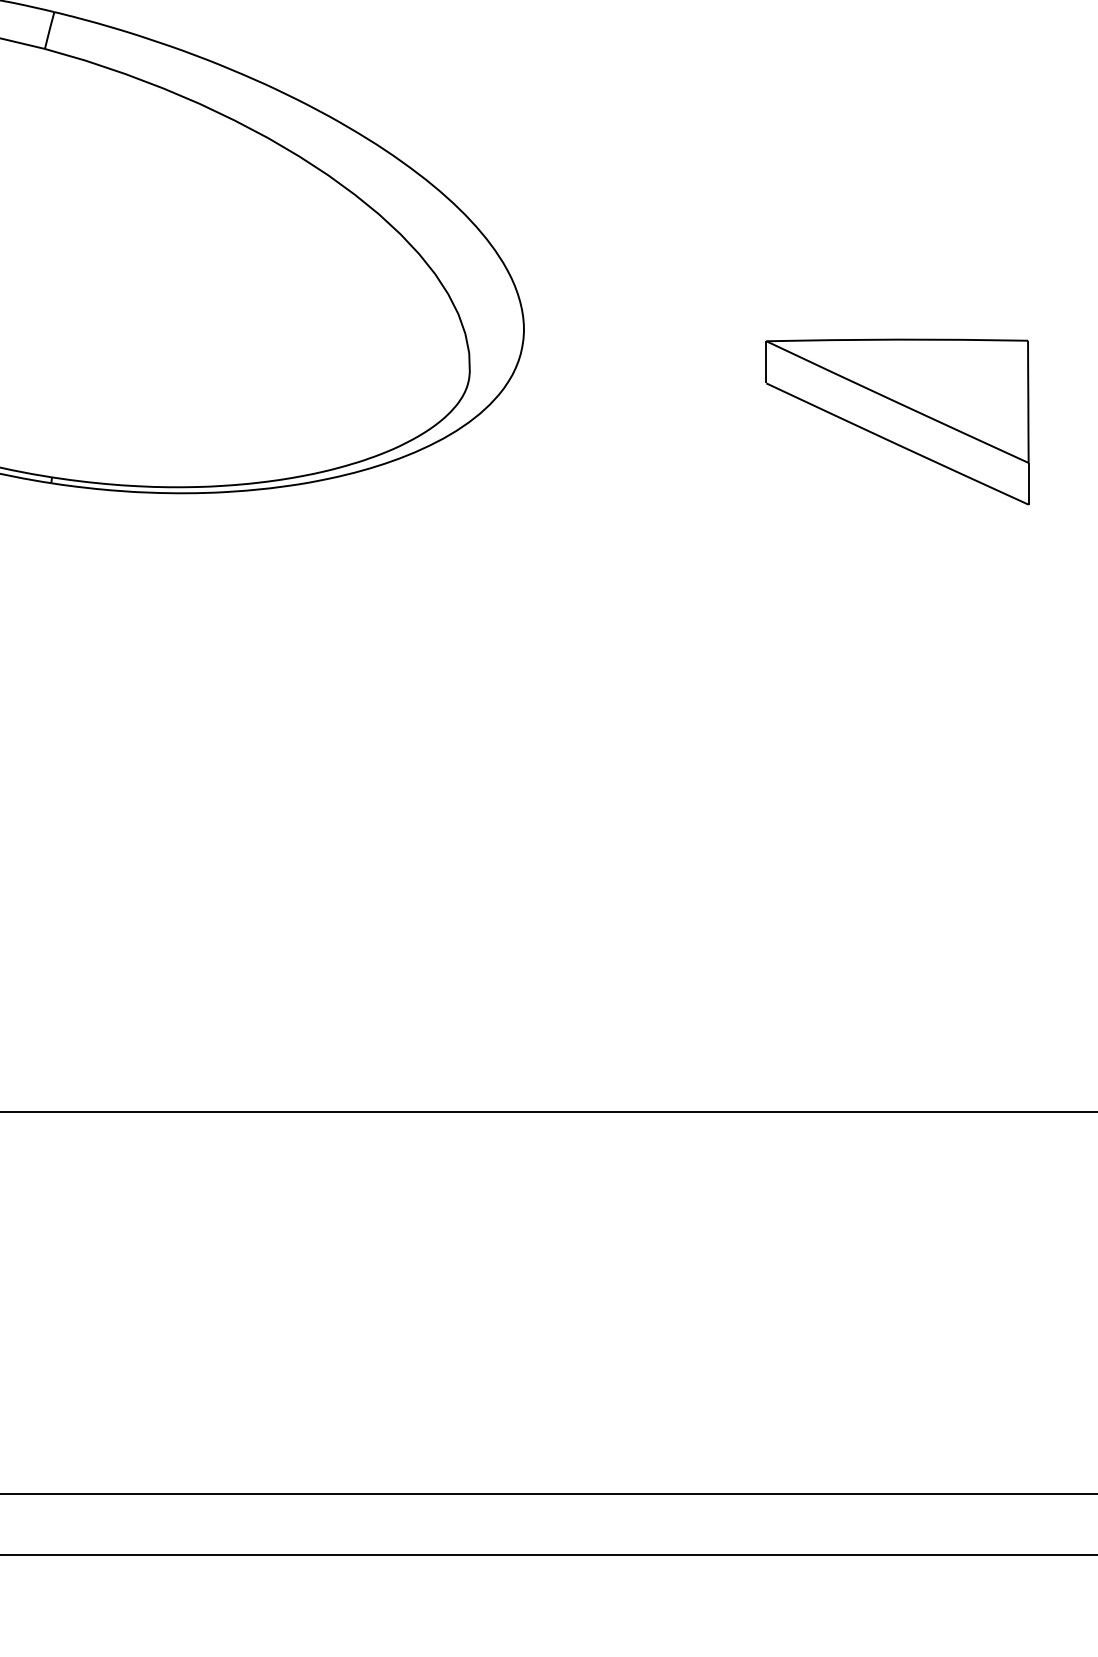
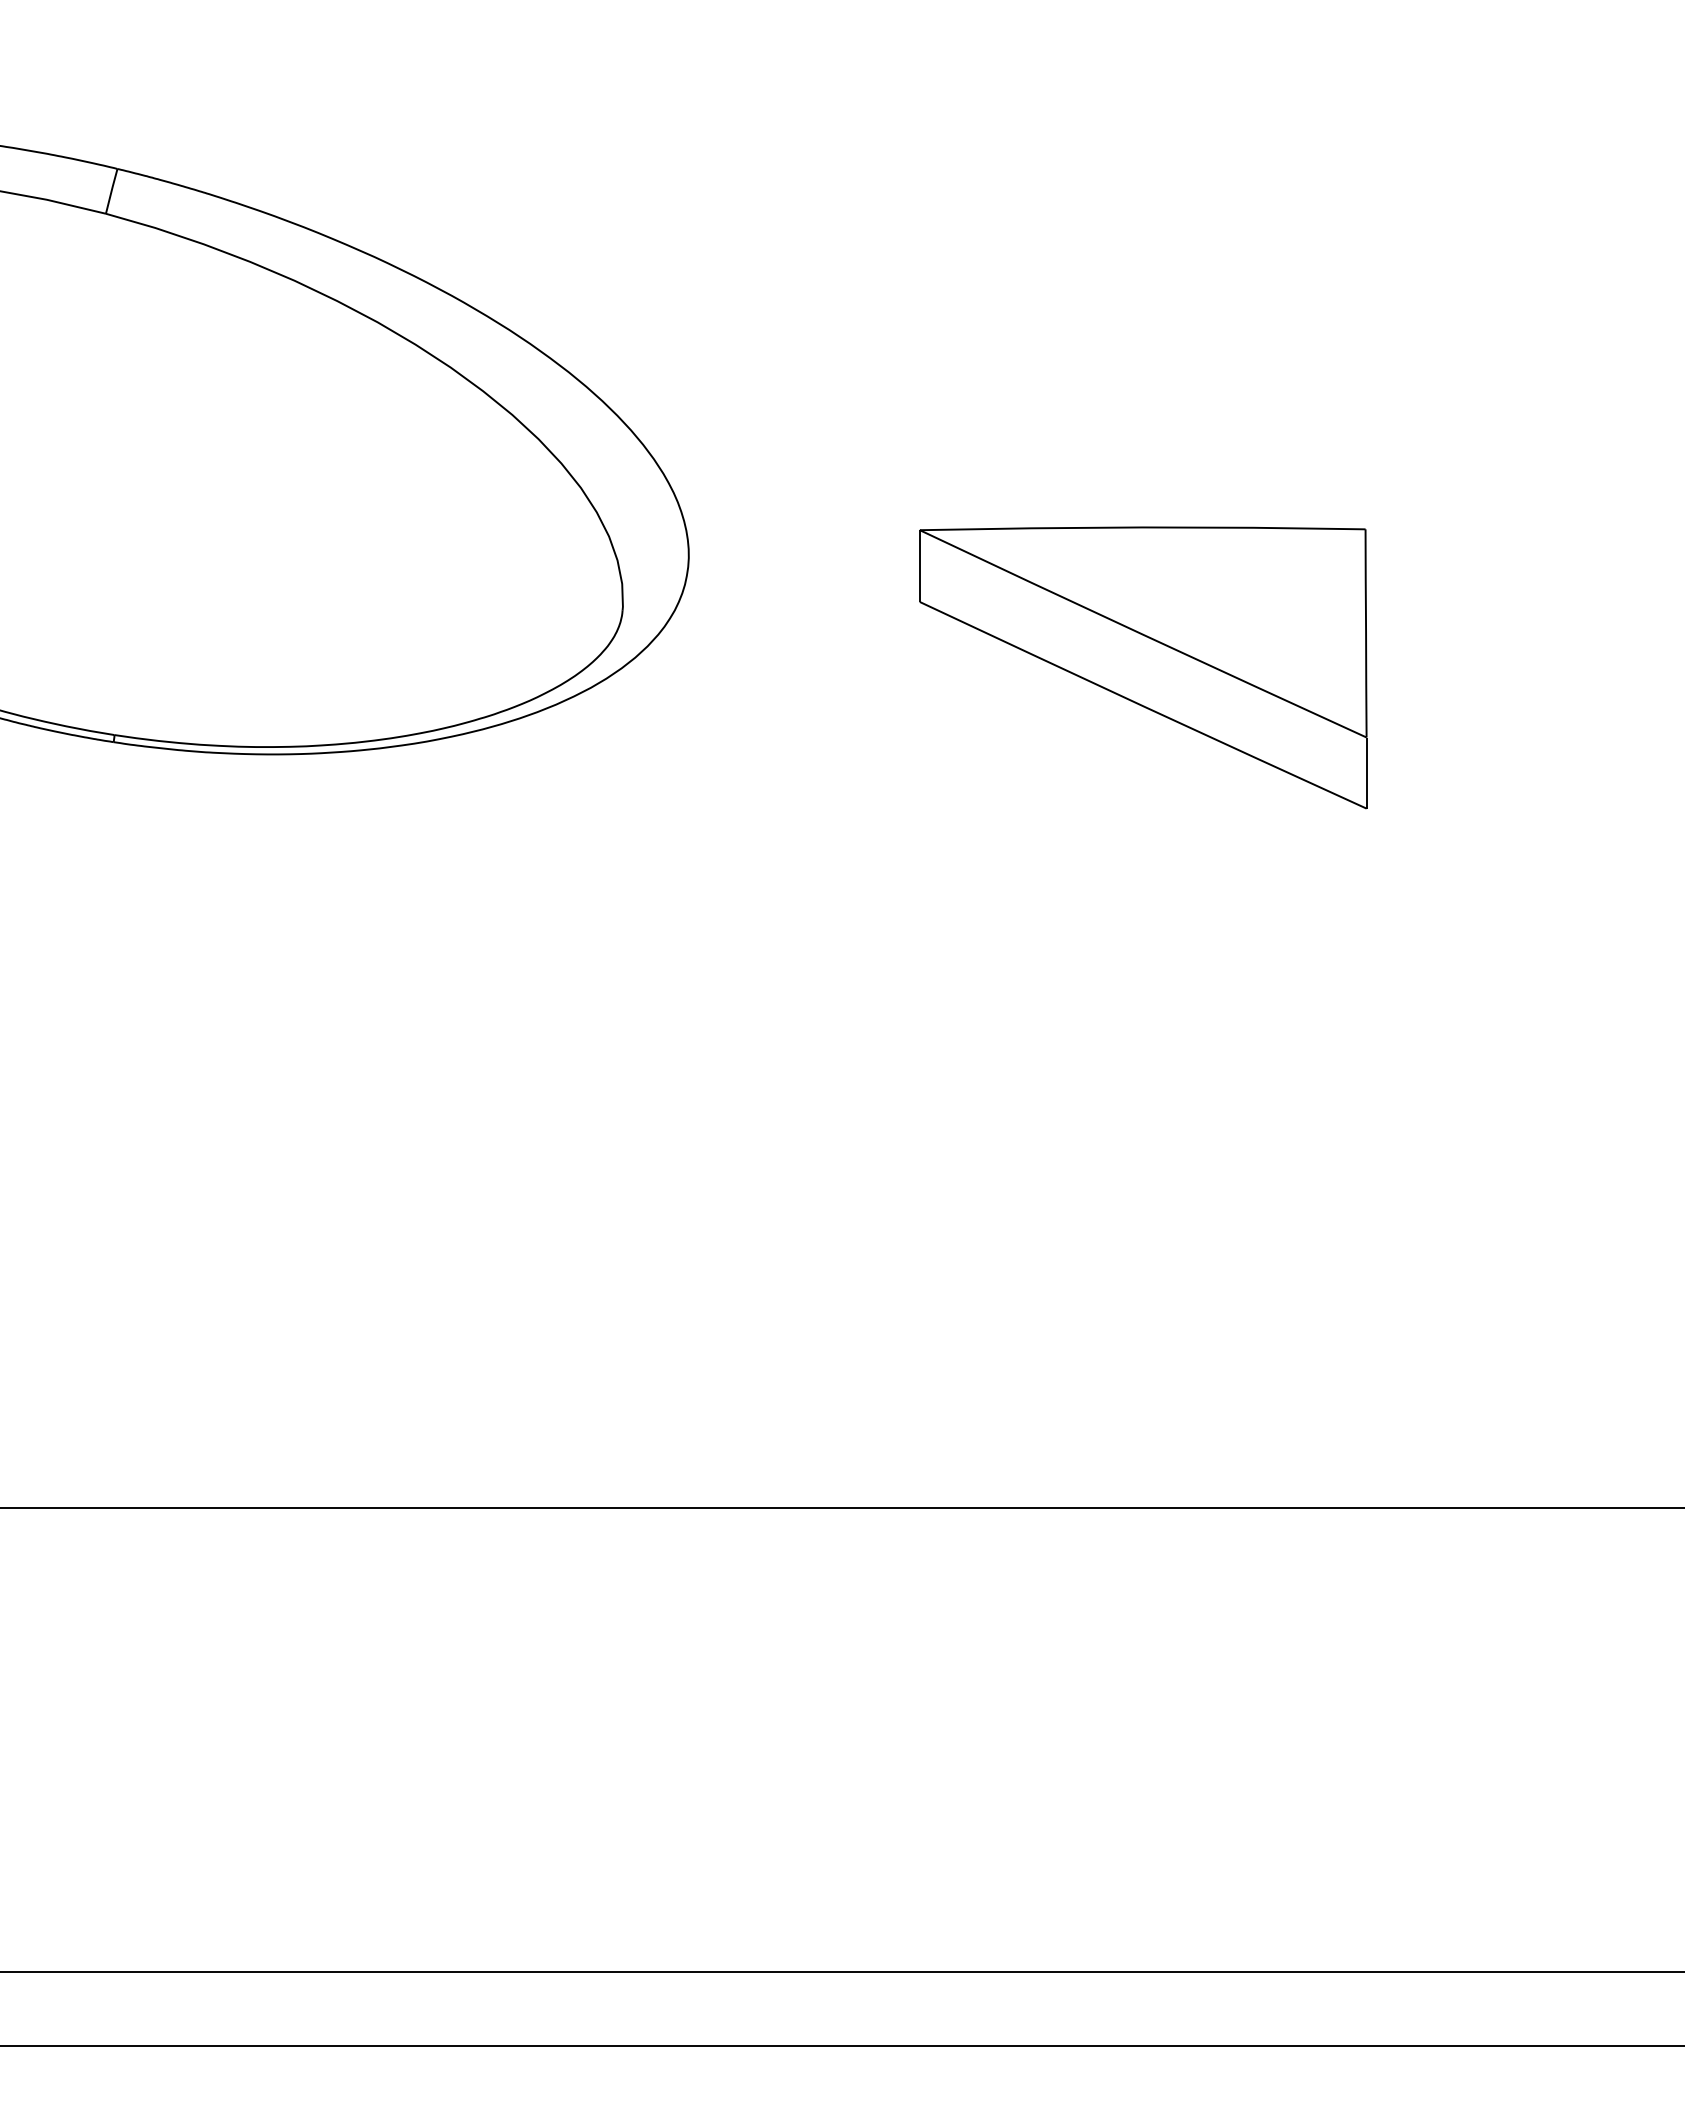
part: (897, 421) -> (1143, 667), size x1.4

